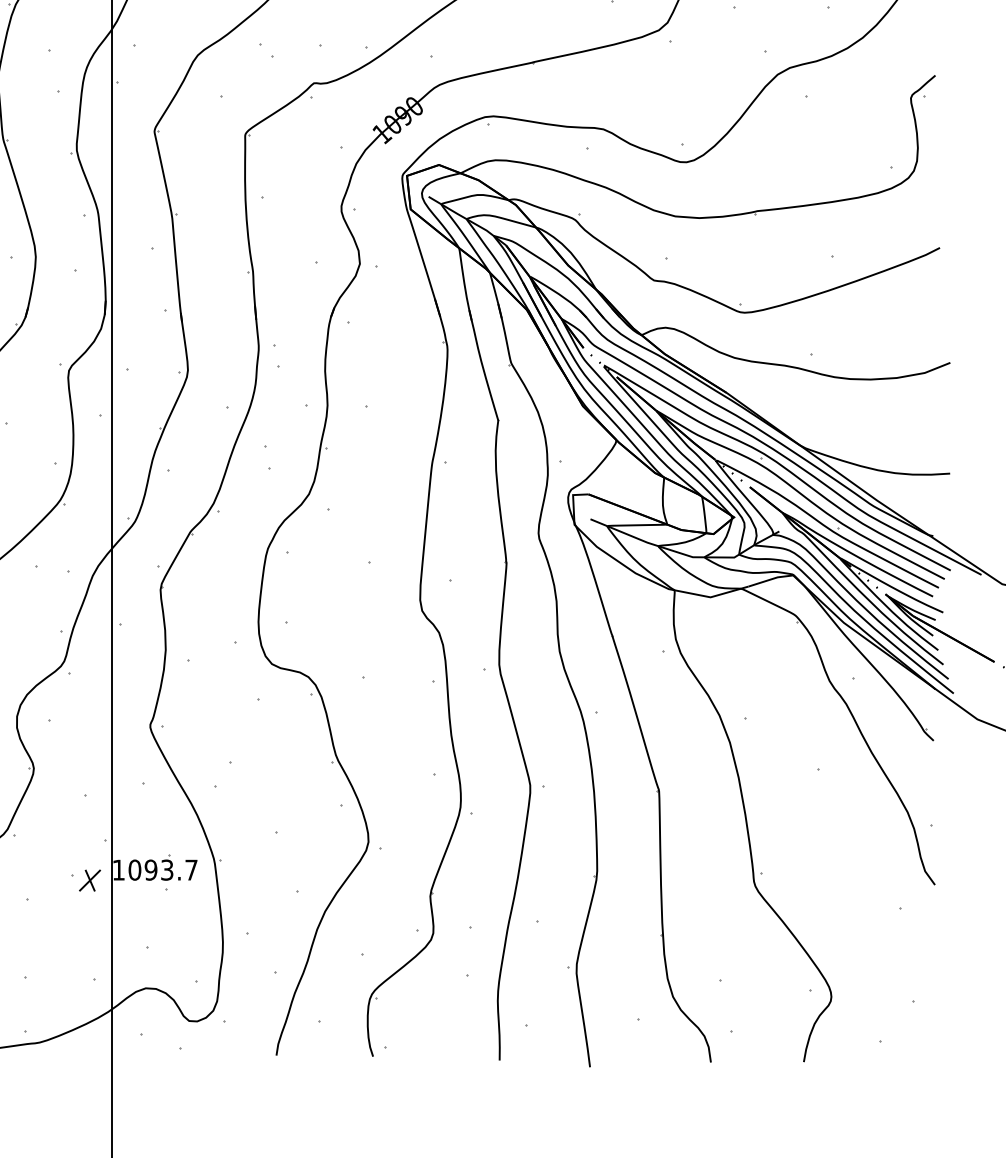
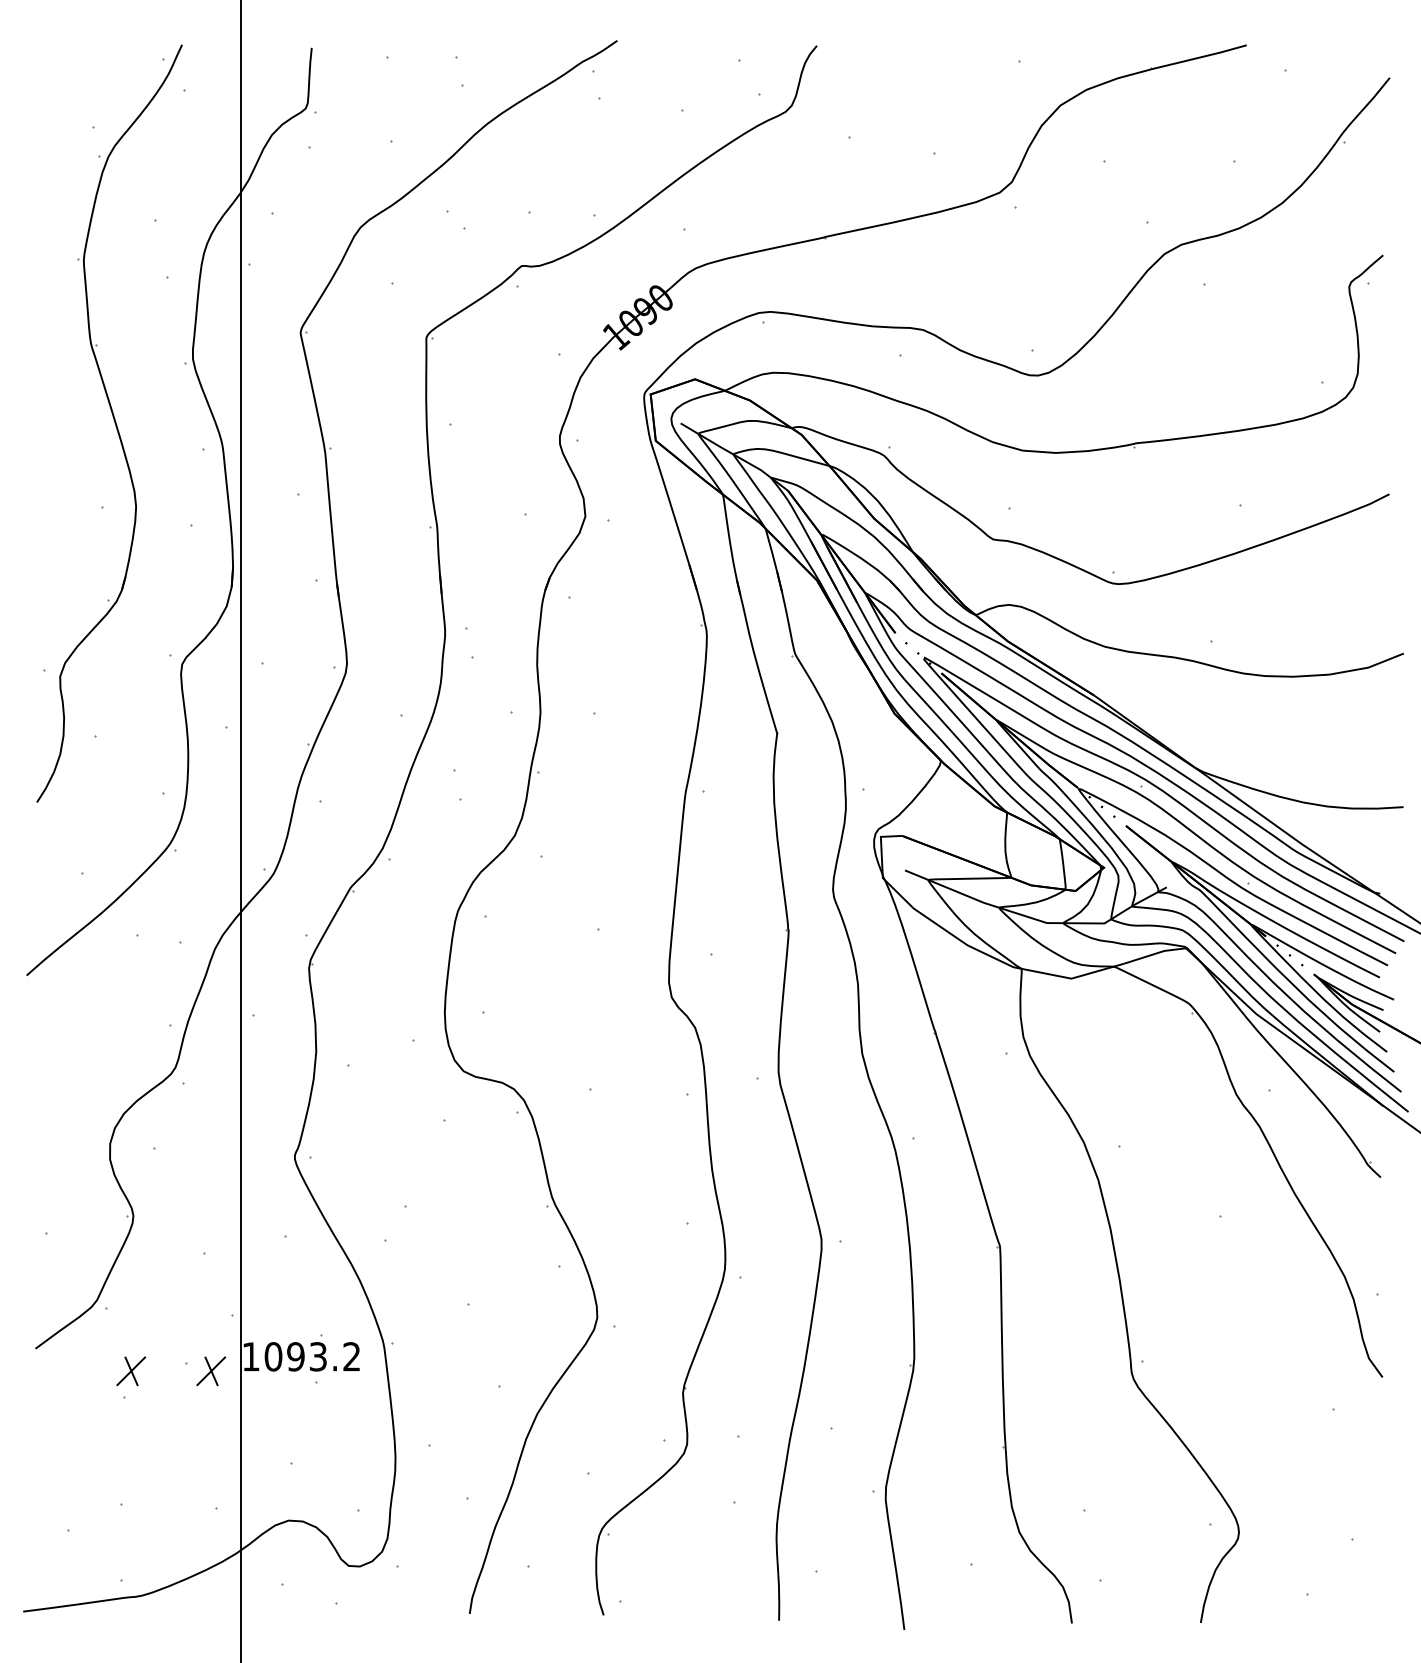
text: (191, 869) -> (351, 1356), 1093.7 -> 1093.2
part: (32, 880) -> (131, 1371), added

